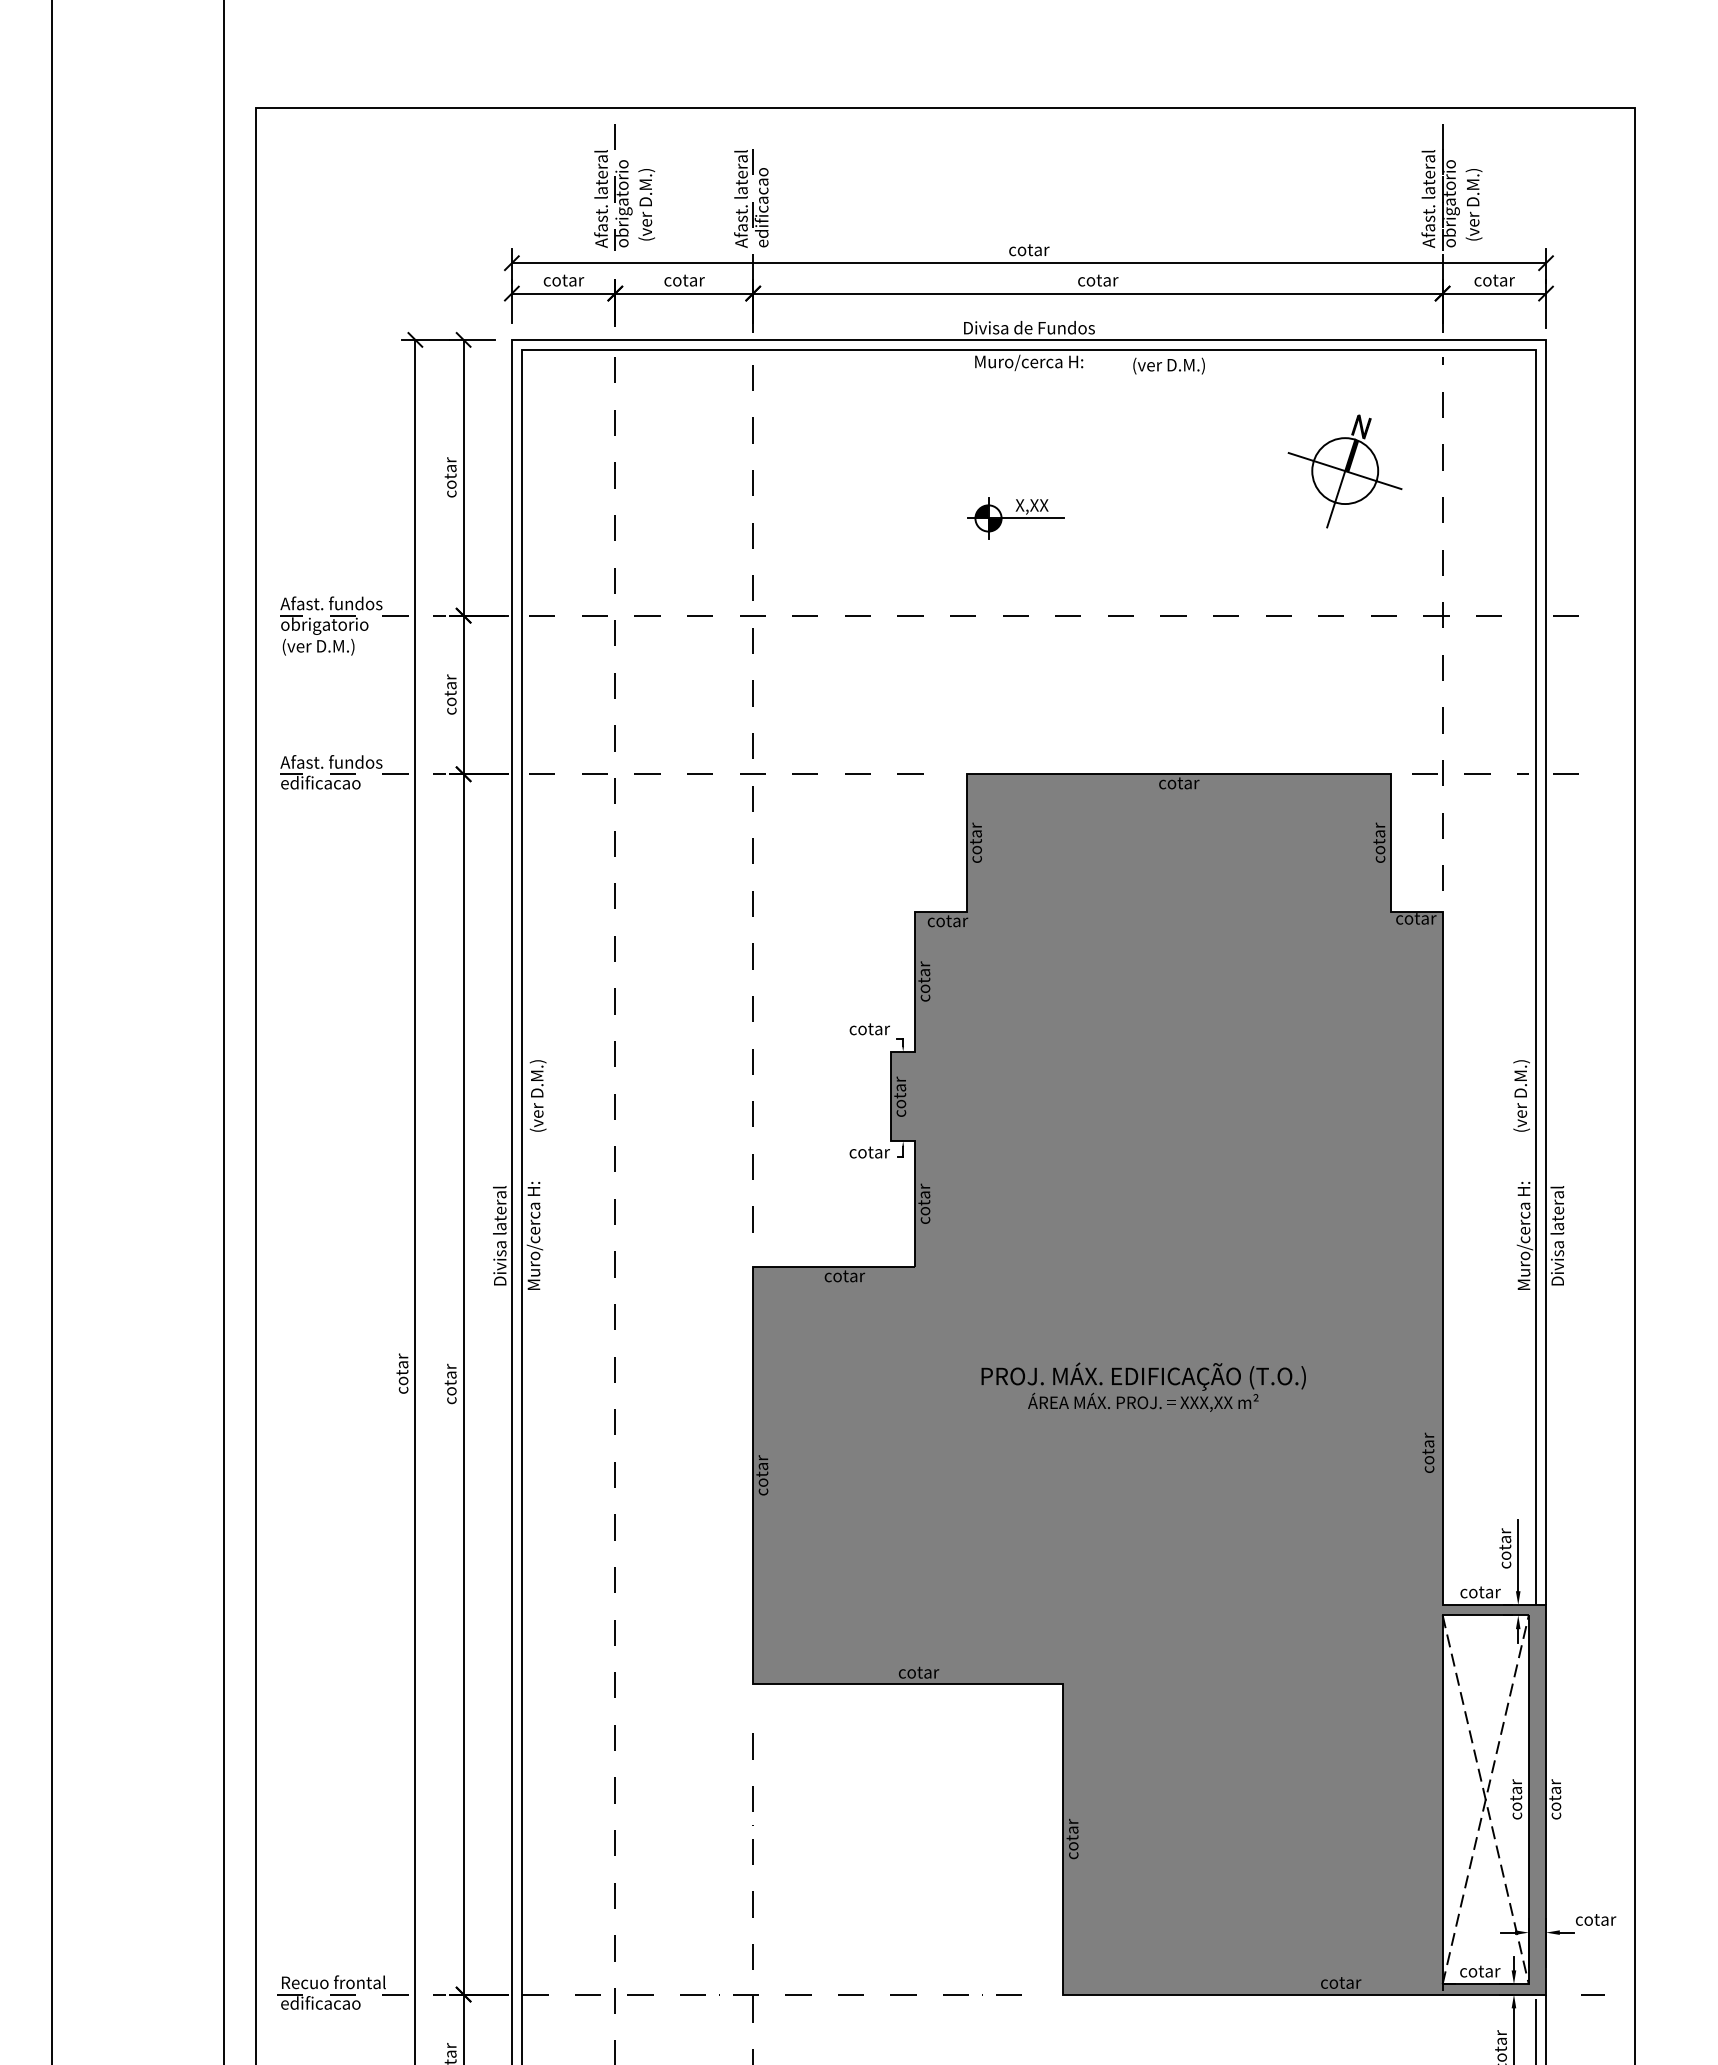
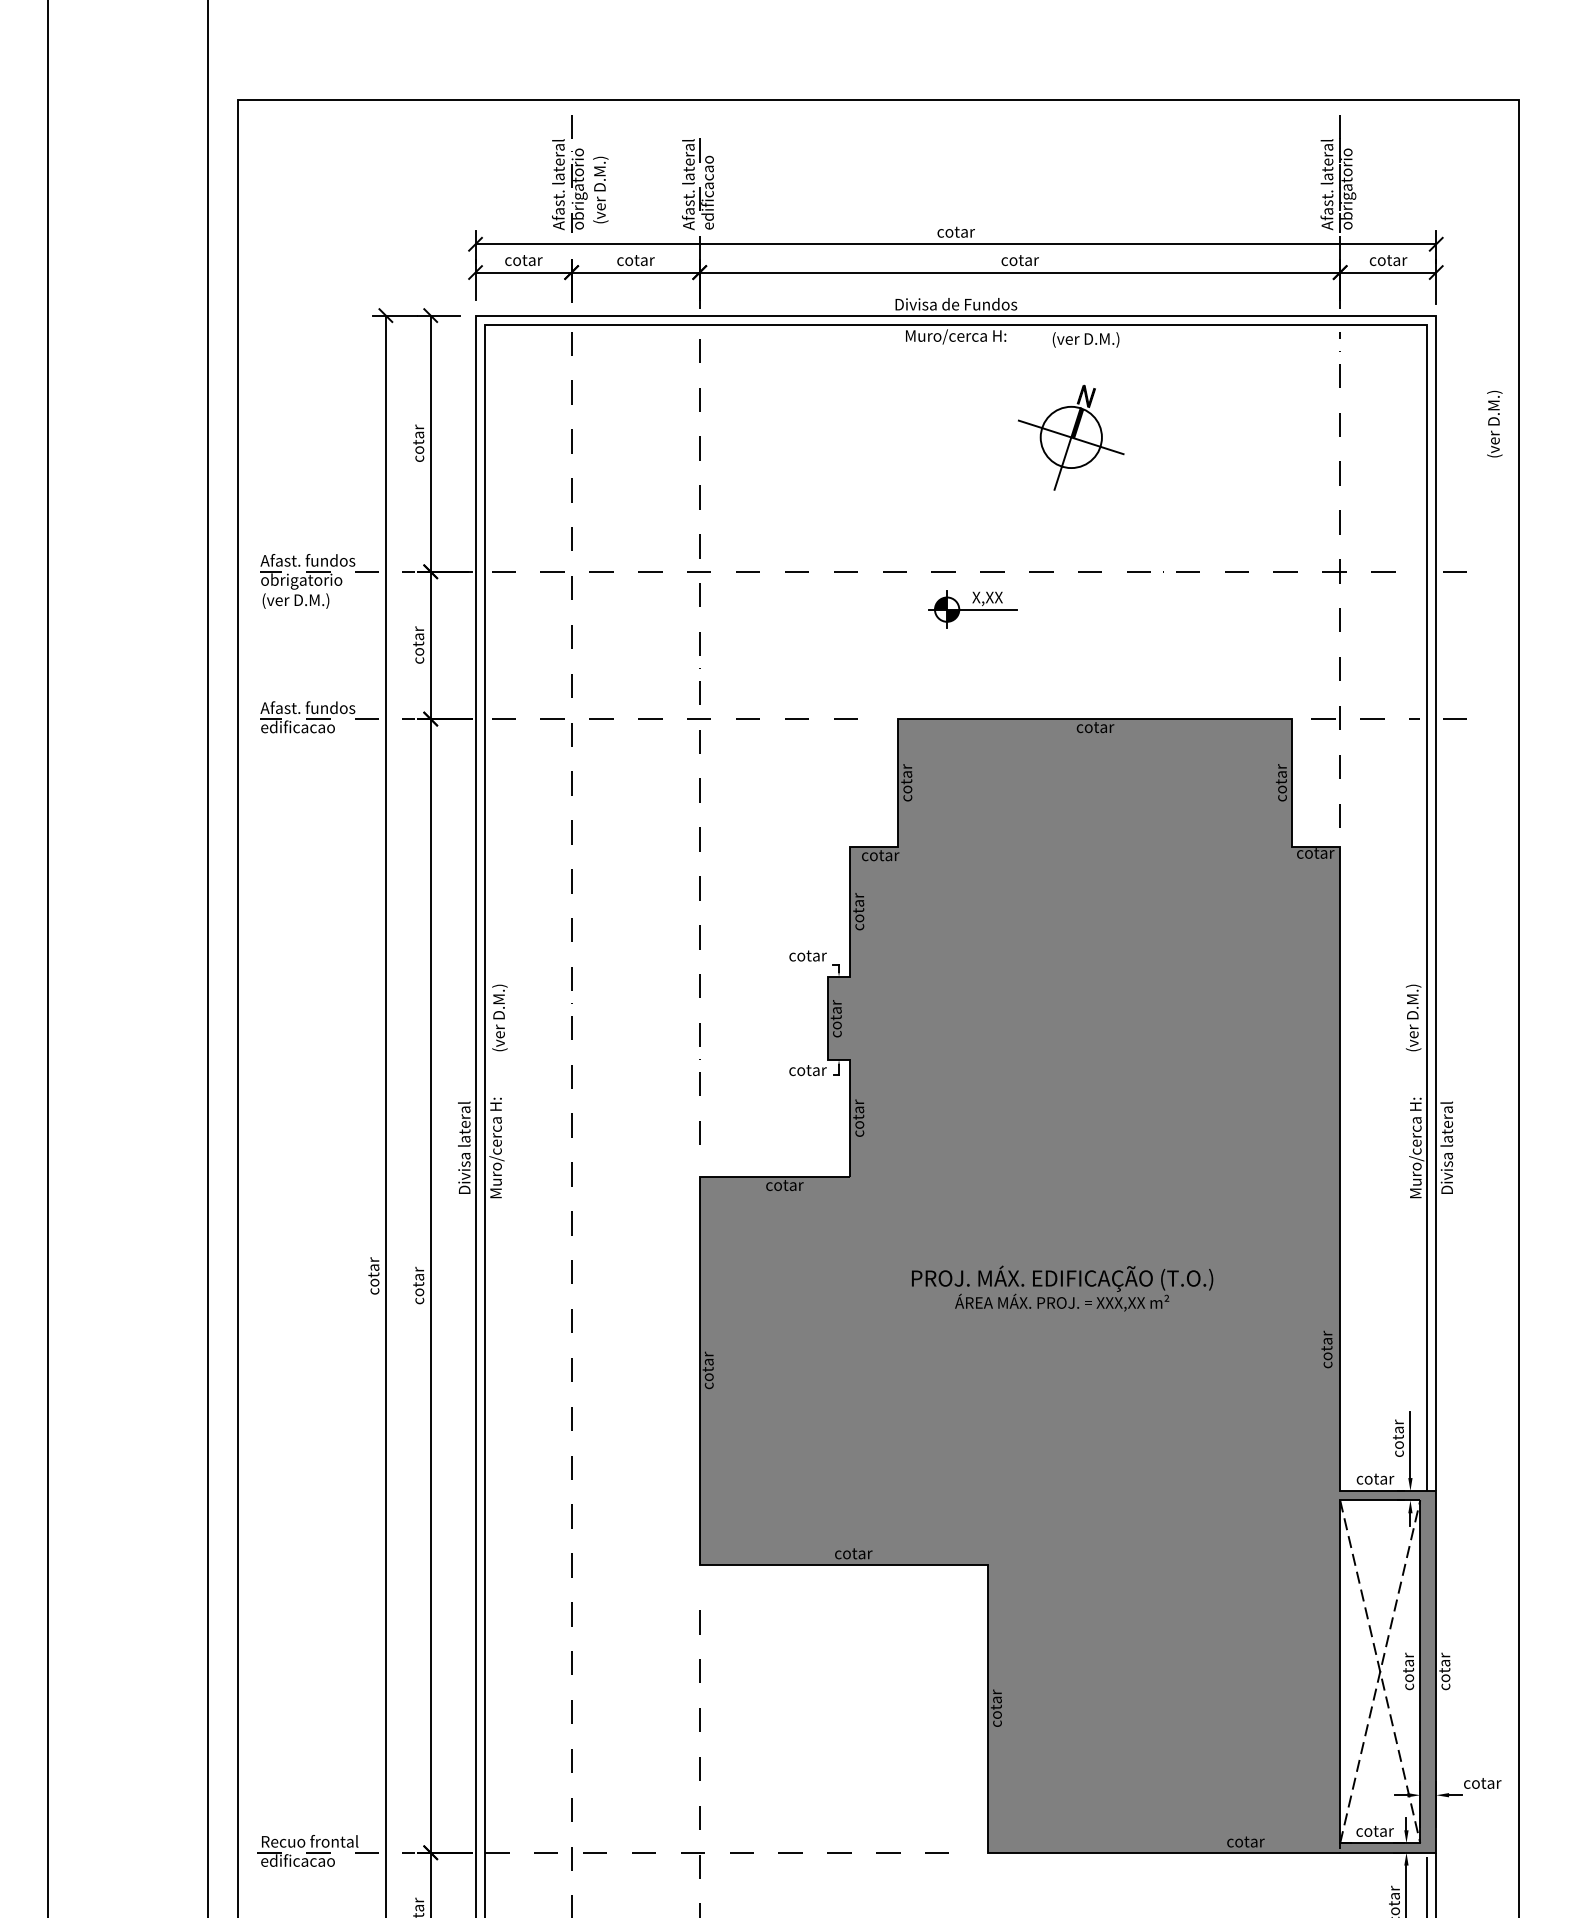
text: (1473, 204) -> (1494, 423), moved
part: (1344, 471) -> (1070, 437), moved
part: (1015, 518) -> (972, 609), moved
line: (1592, 1994) -> (1479, 1852), removed

